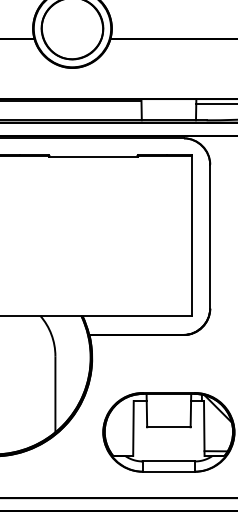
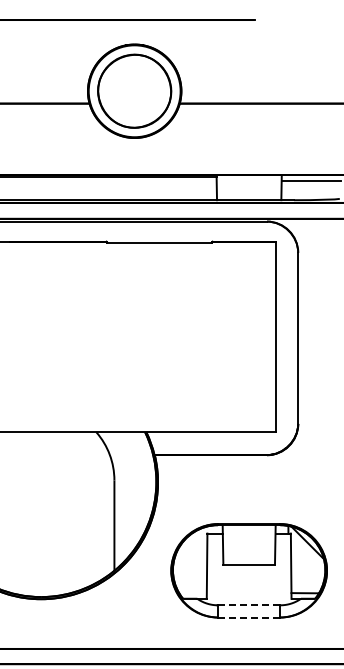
line: (169, 461) -> (249, 605), solid -> dashed
line: (169, 471) -> (249, 617), solid -> dashed

